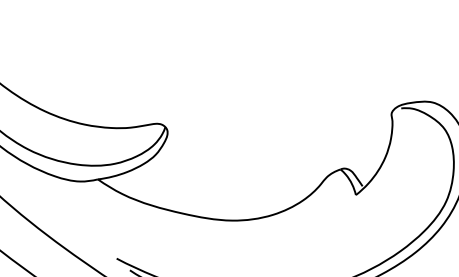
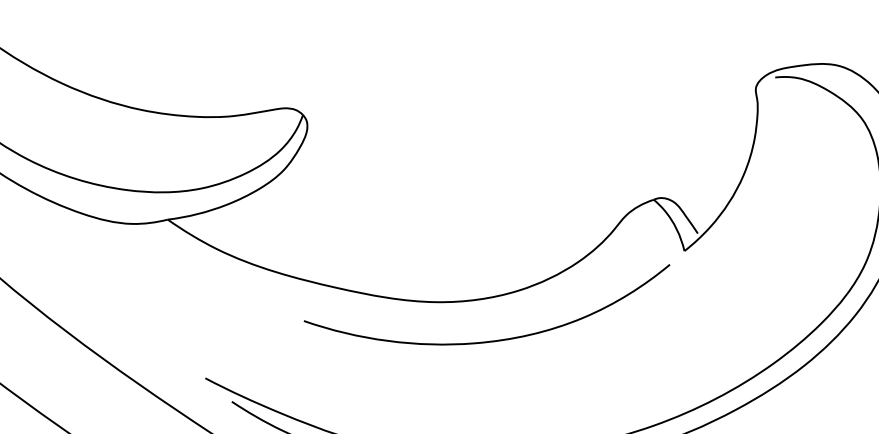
curve: (256, 239) -> (485, 340), added

